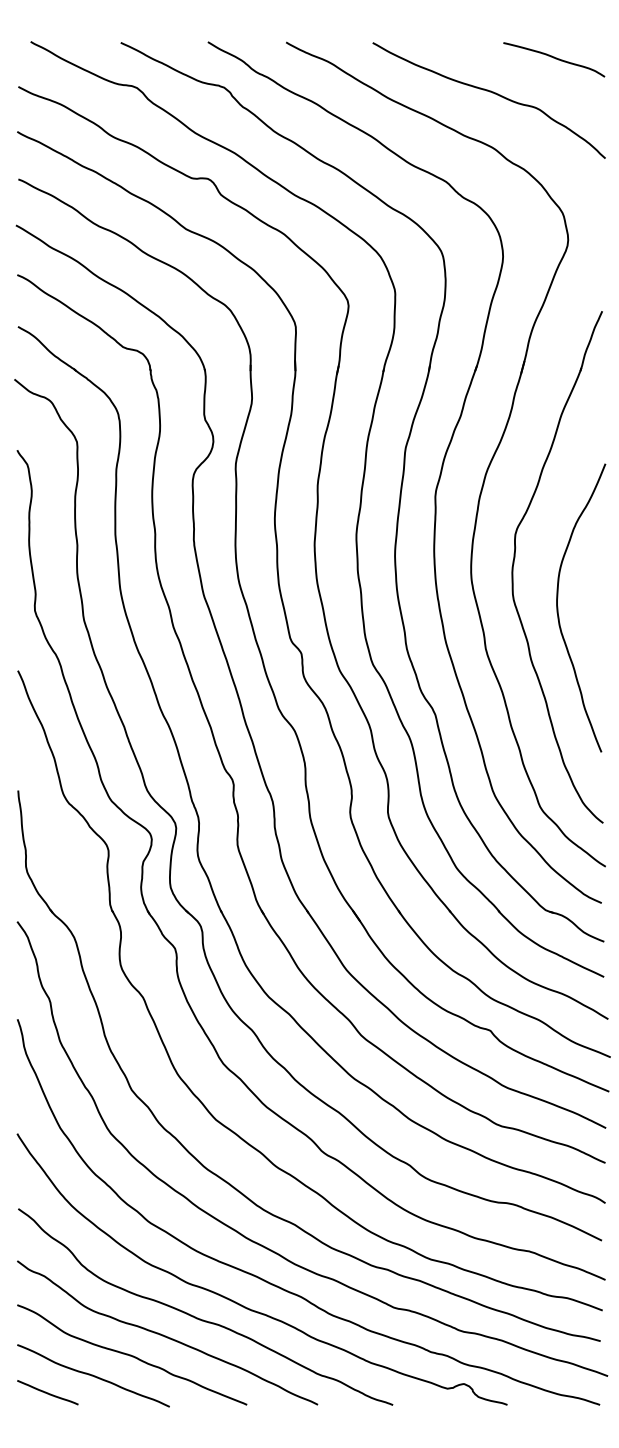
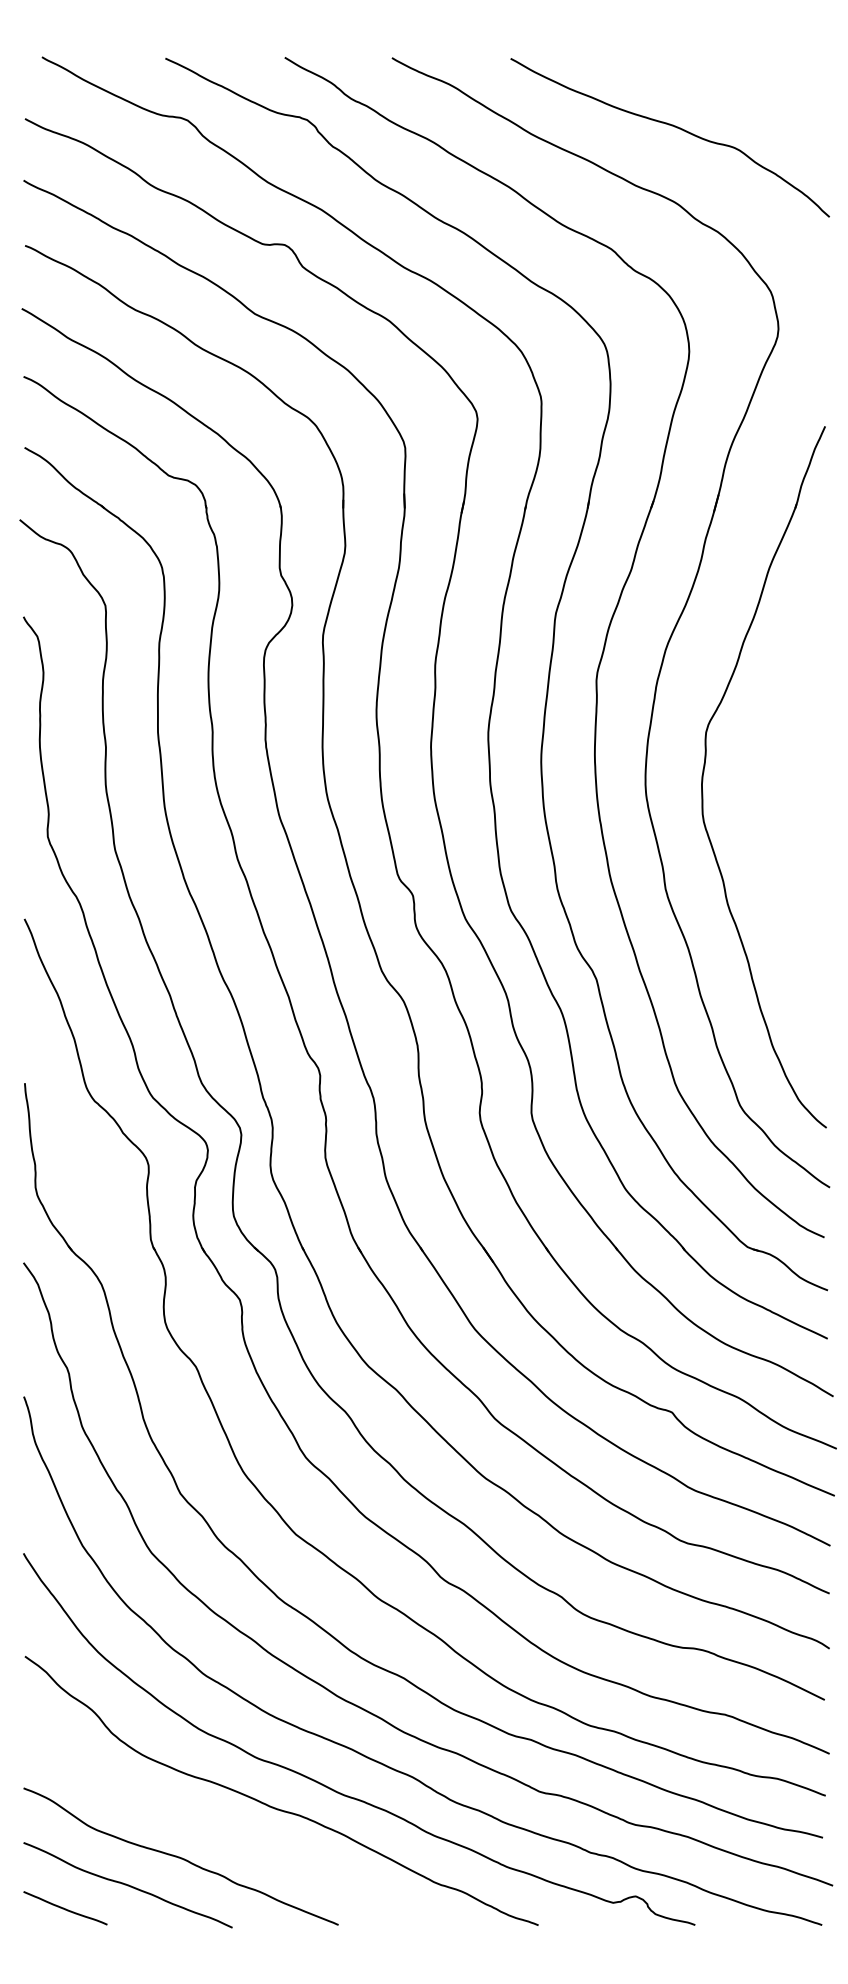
curve: (554, 58) -> (759, 80), removed
curve: (558, 607) -> (765, 832), removed
curve: (165, 1335) -> (226, 1829), removed

